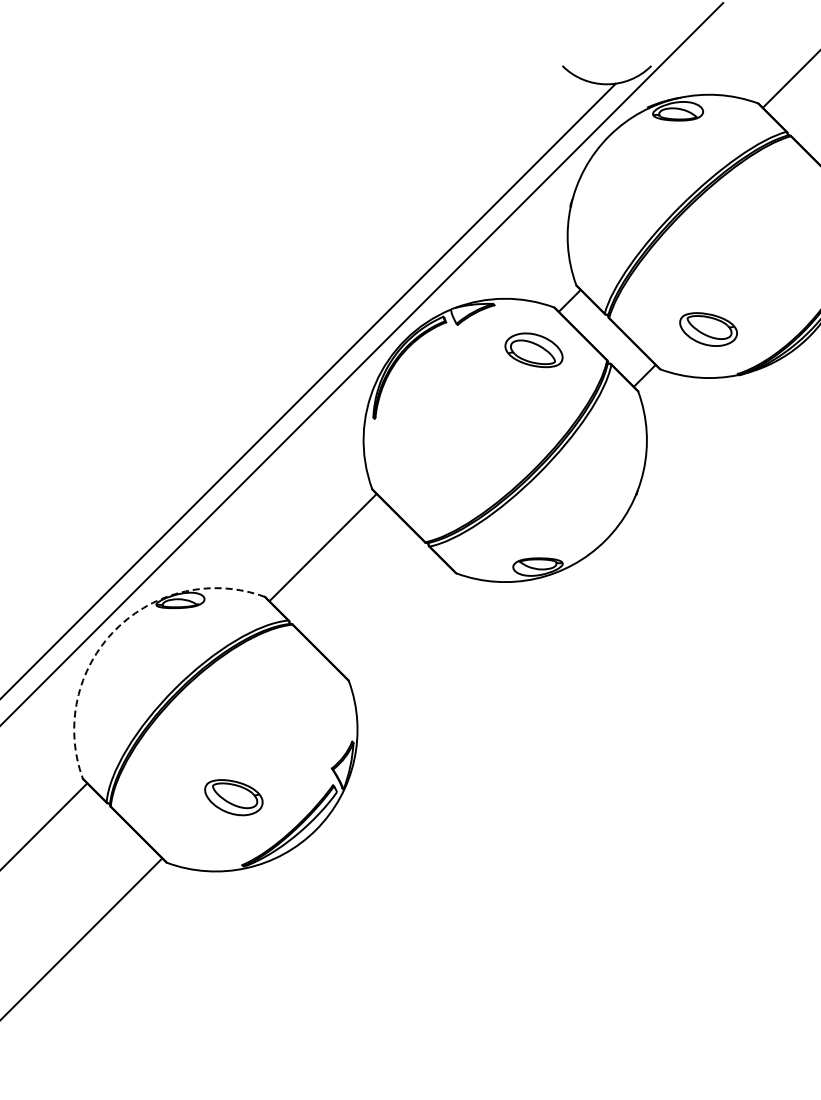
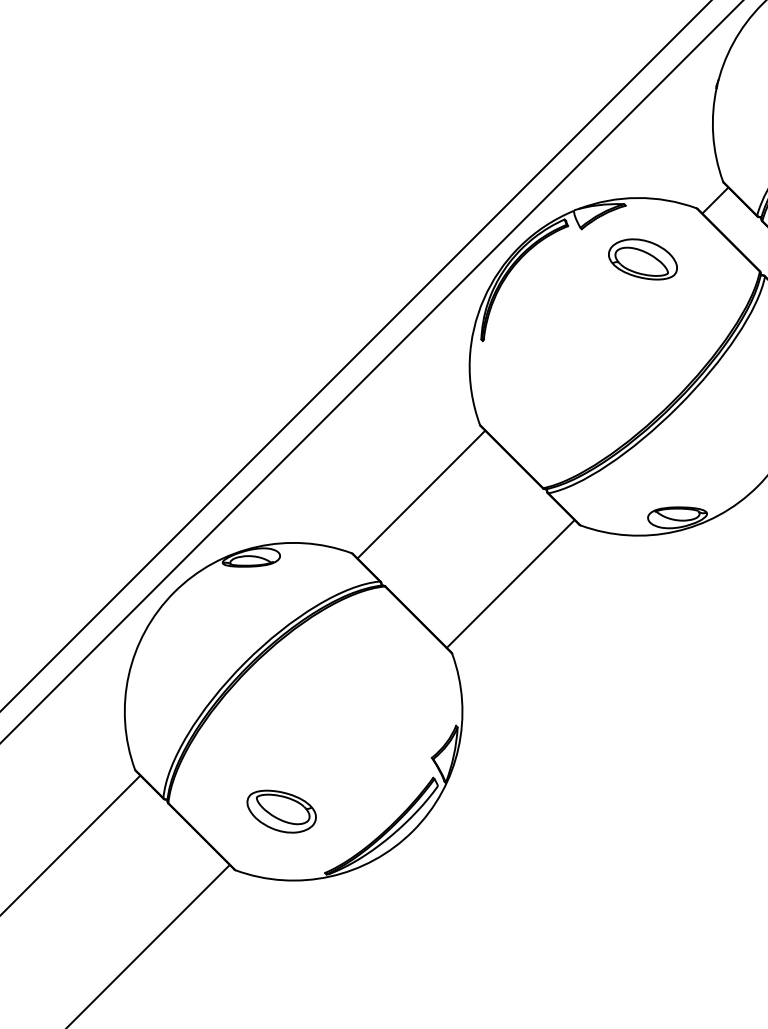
part: (533, 350) -> (642, 259), moved
line: (397, 622) -> (510, 583), added
arc: (115, 629) -> (173, 592), dashed -> solid
part: (233, 797) -> (281, 811), moved

